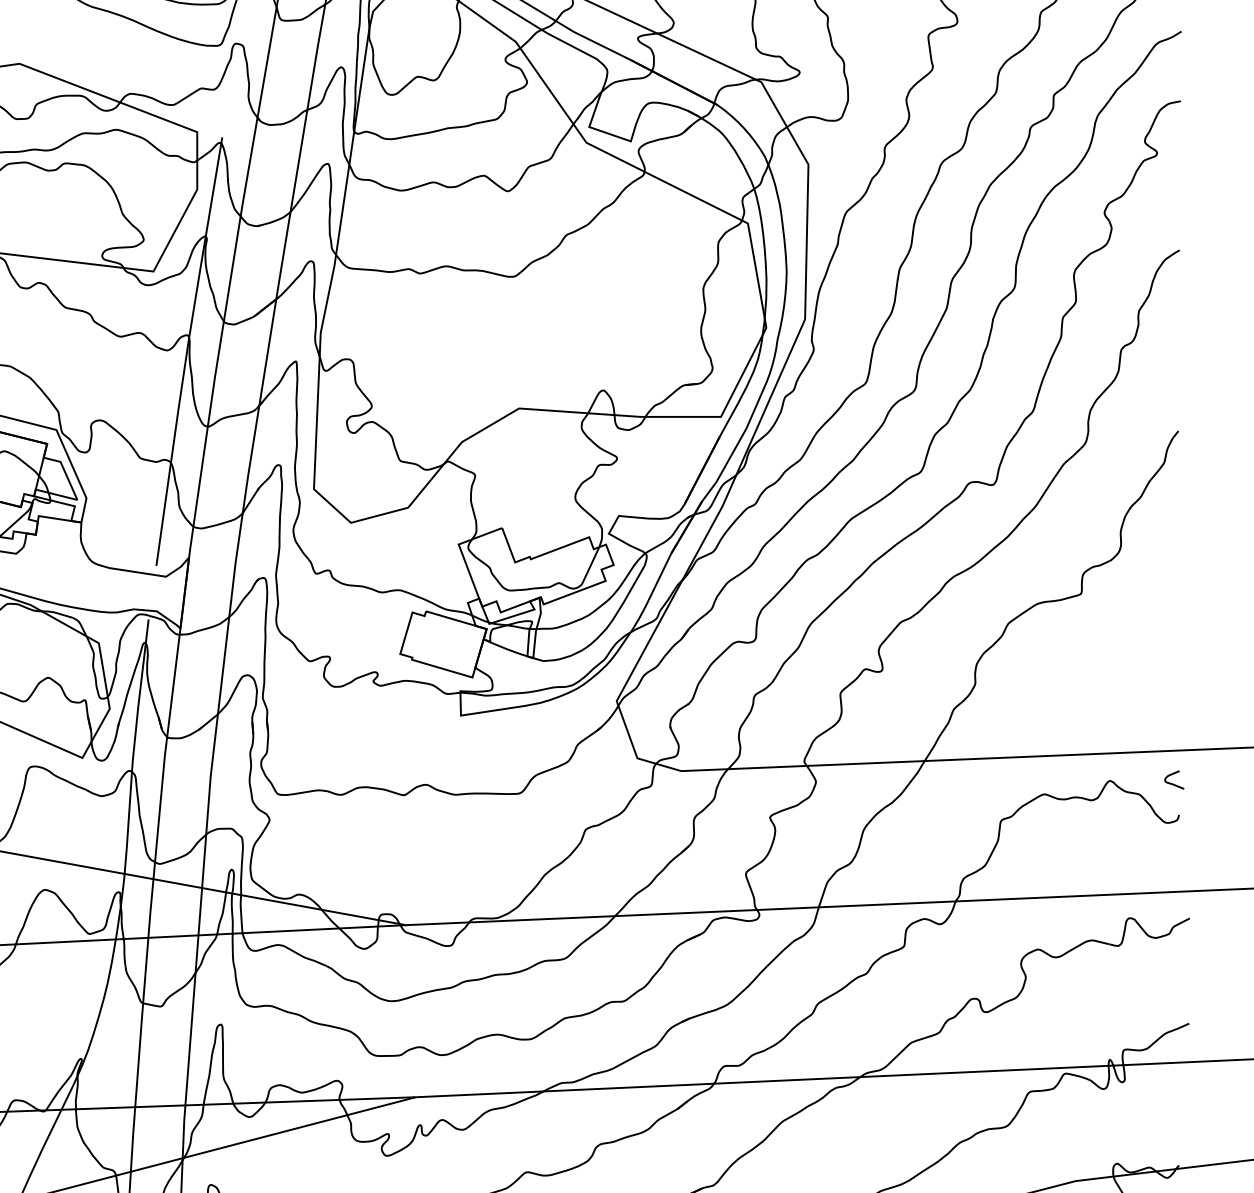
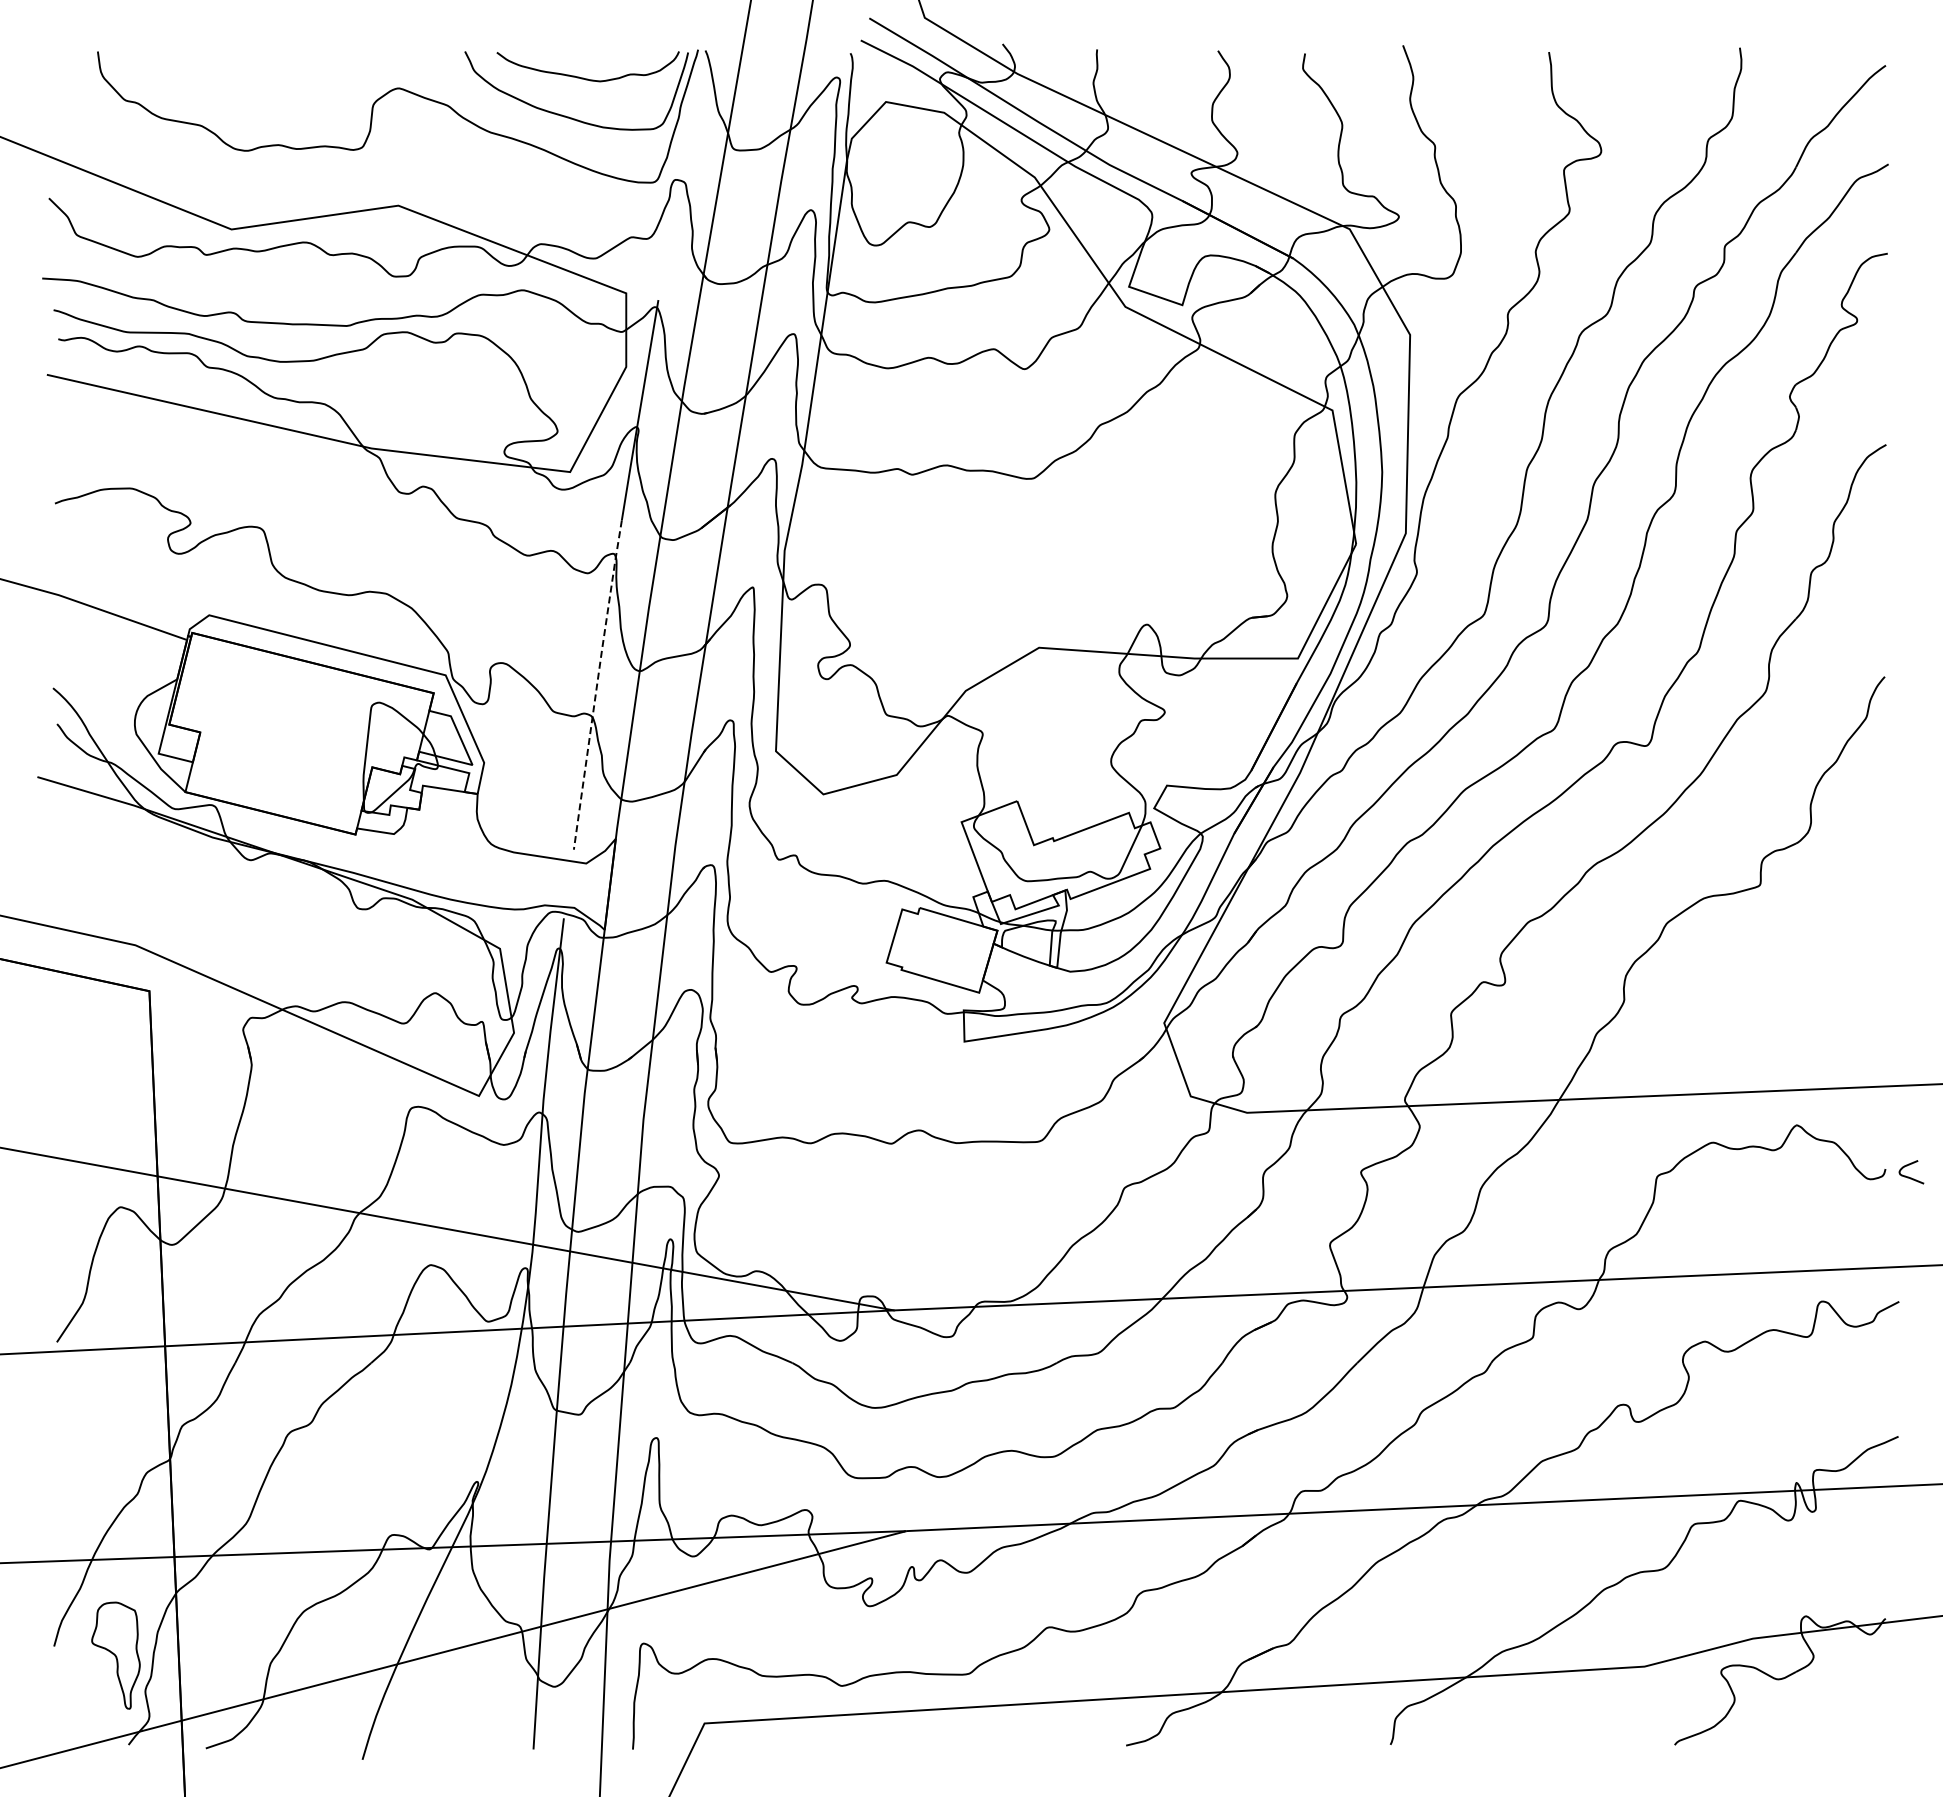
line: (174, 437) -> (597, 684), solid -> dashed
curve: (1172, 783) -> (1908, 1176), moved

